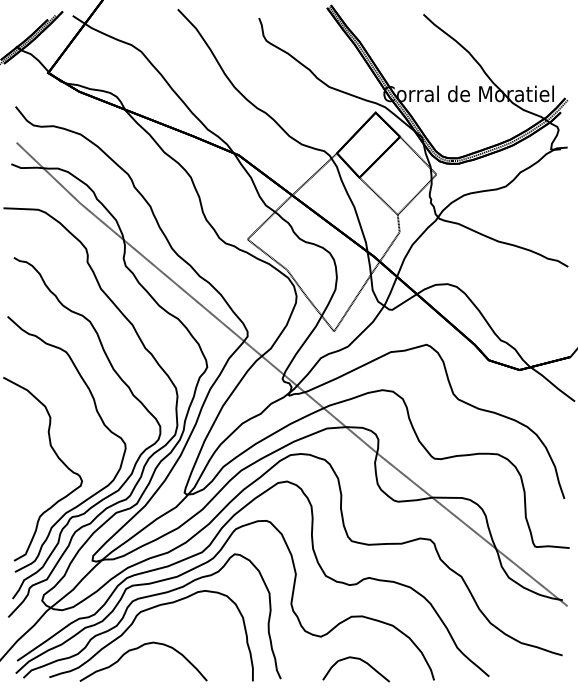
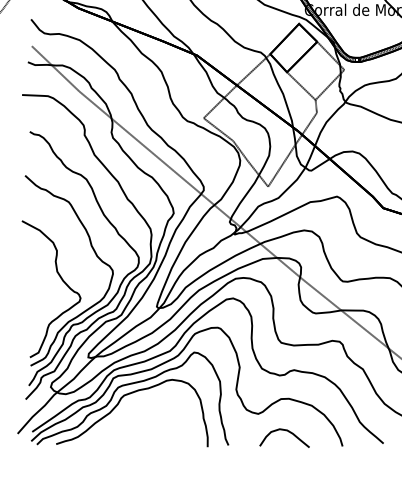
part: (137, 649) -> (121, 423), removed

